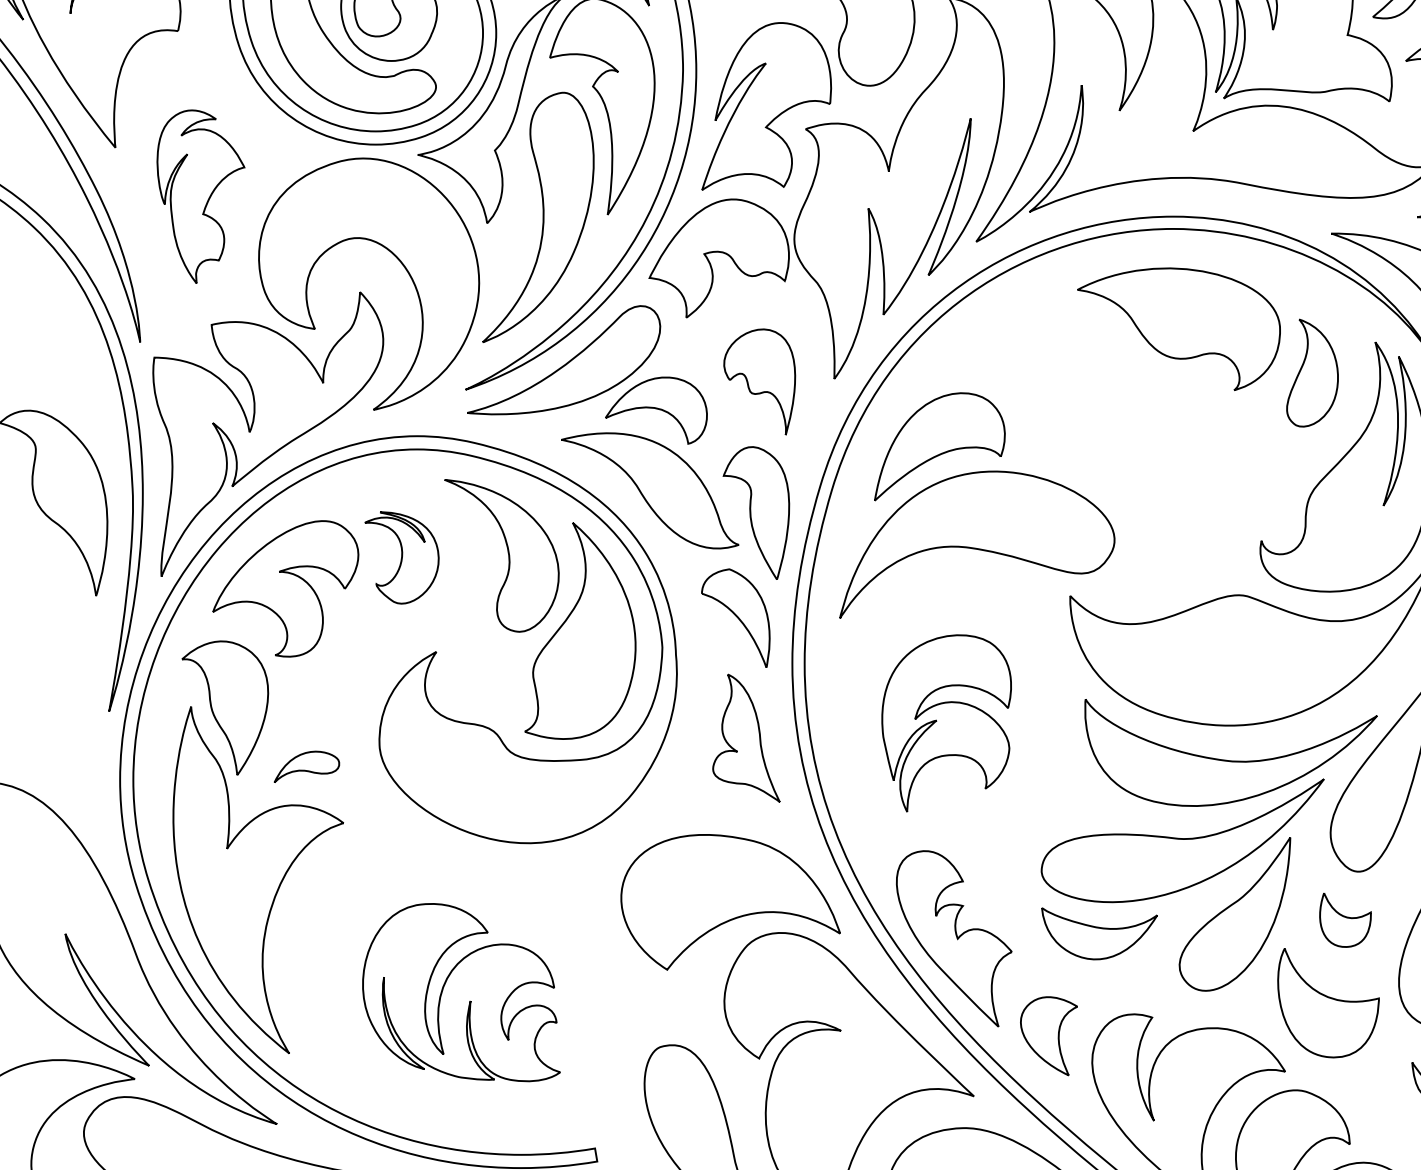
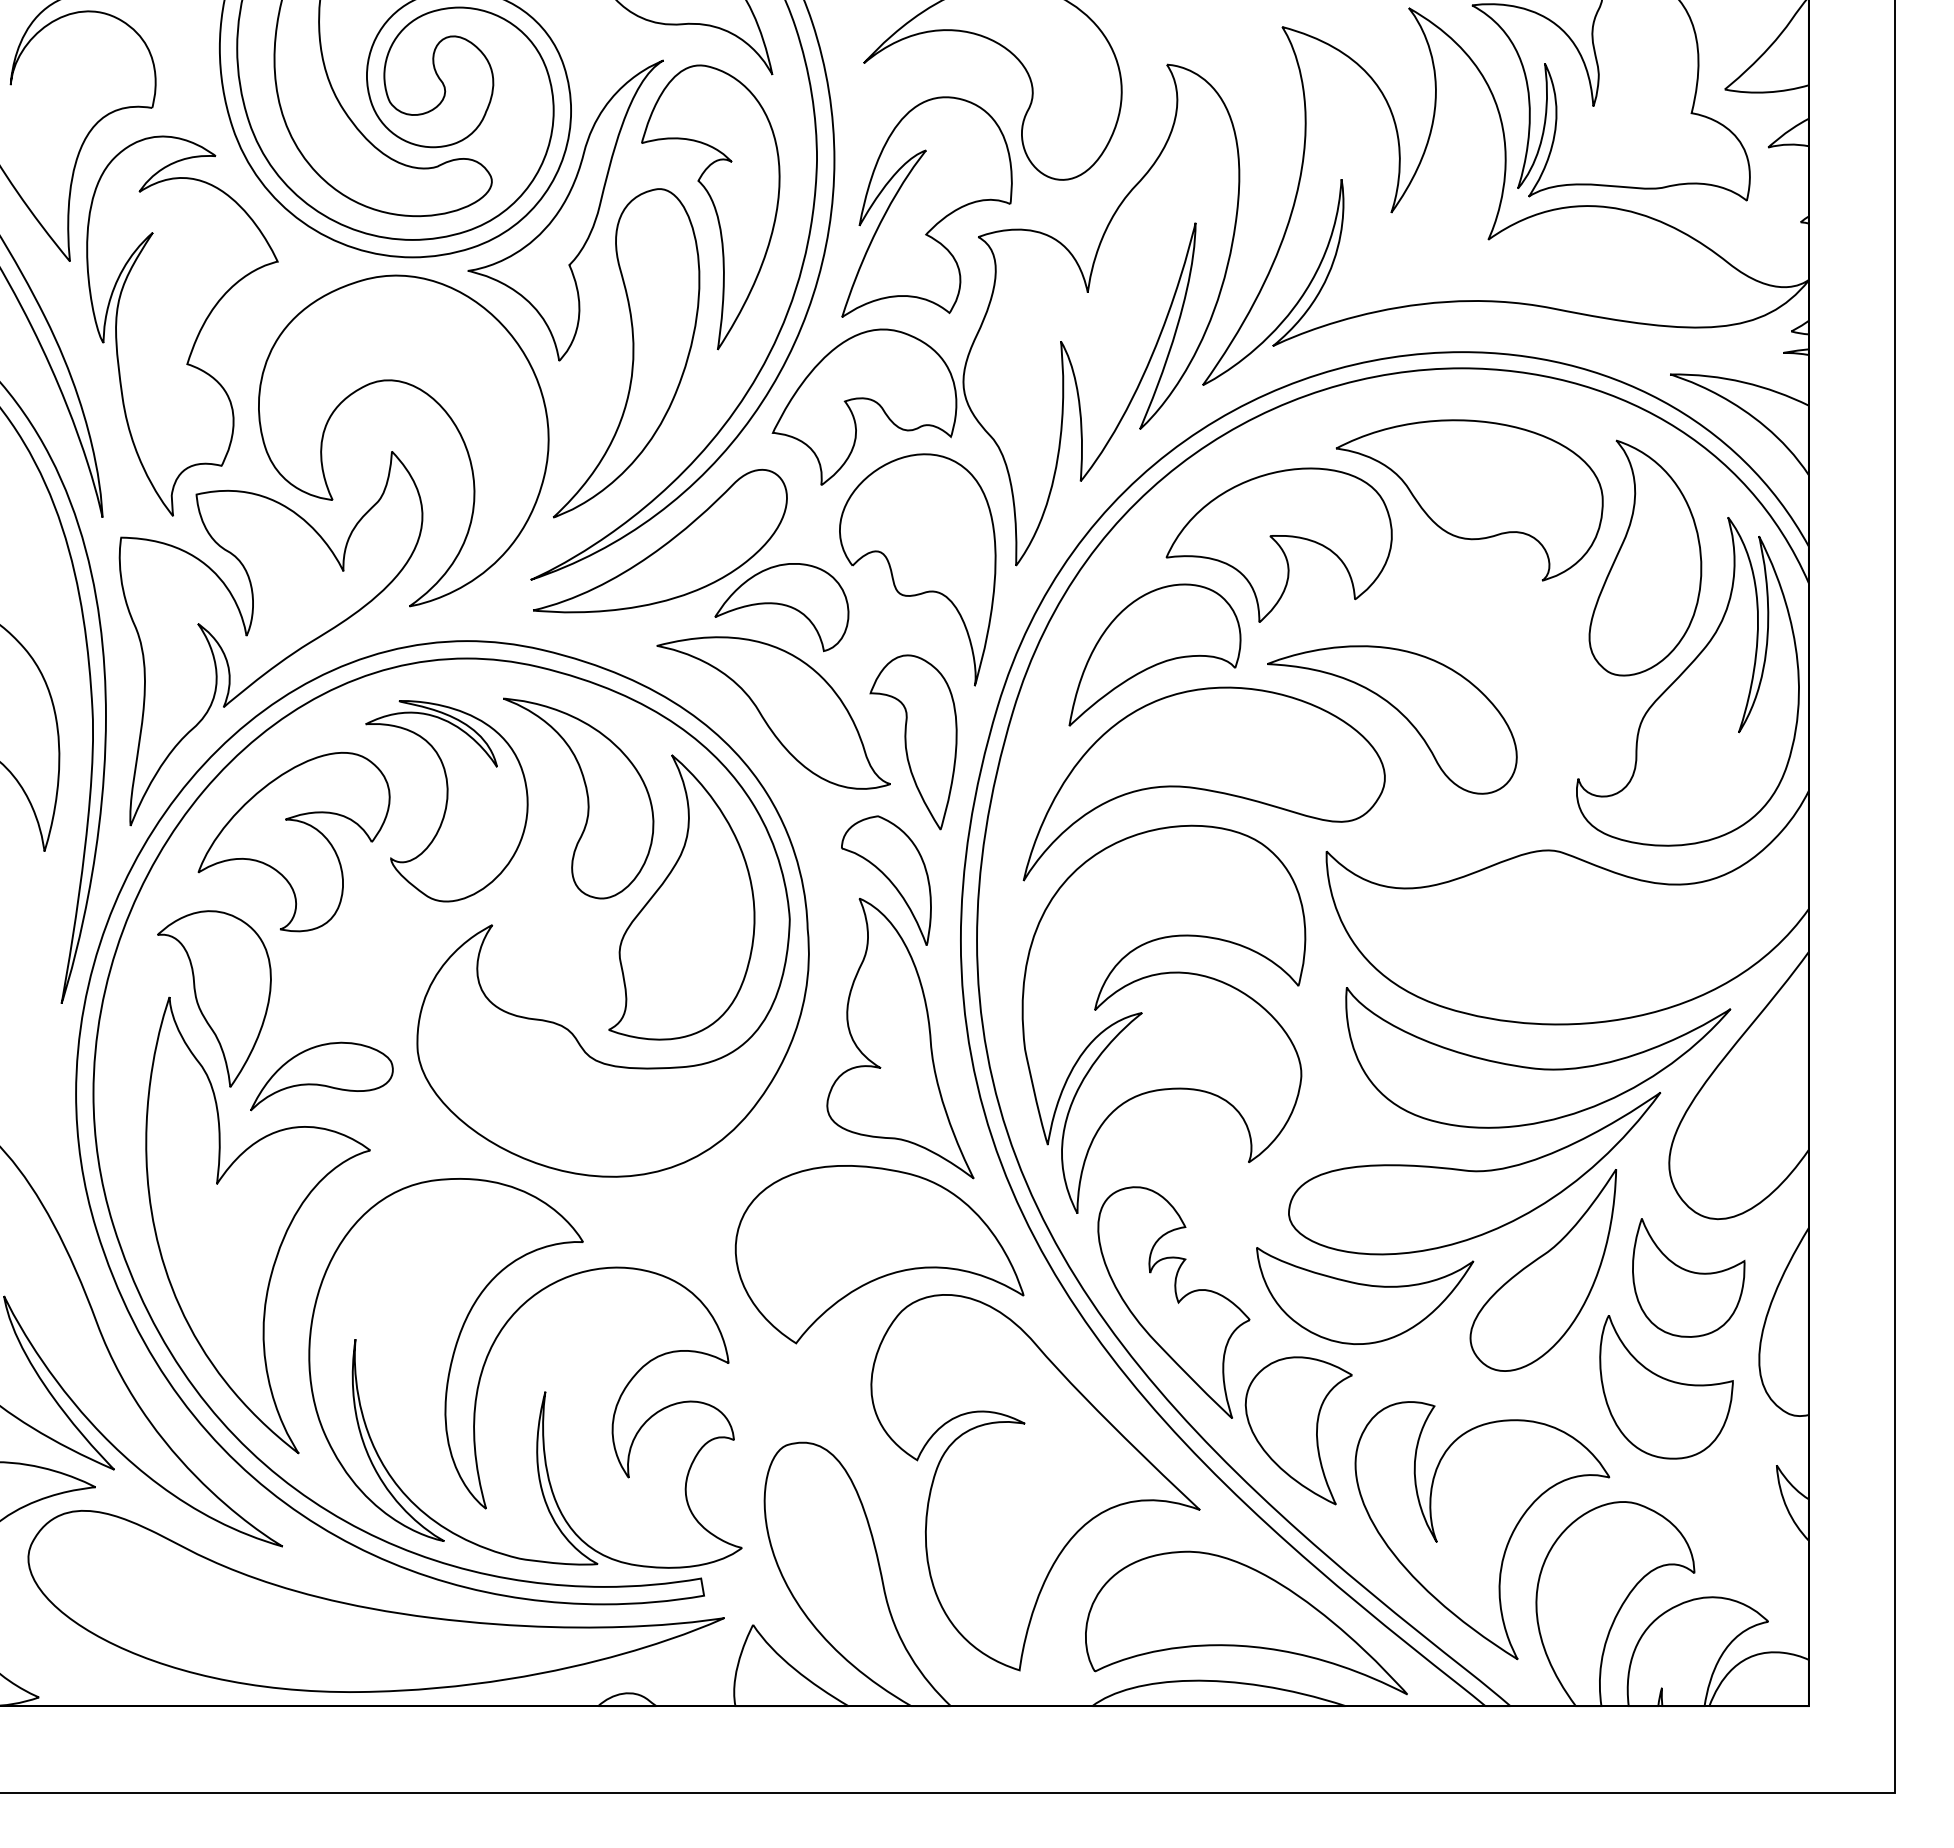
part: (200, 196) -> (182, 325), size x1.67
part: (1033, 362) -> (1278, 544), added
part: (1312, 372) -> (1645, 557), size x1.67
part: (759, 381) -> (917, 569), size x1.67
part: (1124, 489) -> (1397, 711), added
part: (401, 558) -> (446, 801), size x1.67
part: (946, 722) -> (1163, 1018), size x1.67
part: (746, 738) -> (900, 1038), size x1.67
part: (306, 767) -> (321, 1076), size x1.67
part: (1345, 919) -> (1688, 1277), size x1.67
part: (1099, 933) -> (1365, 1295), size x1.43
part: (461, 992) -> (525, 1373), size x1.67
part: (1048, 1035) -> (1298, 1430), size x1.43

